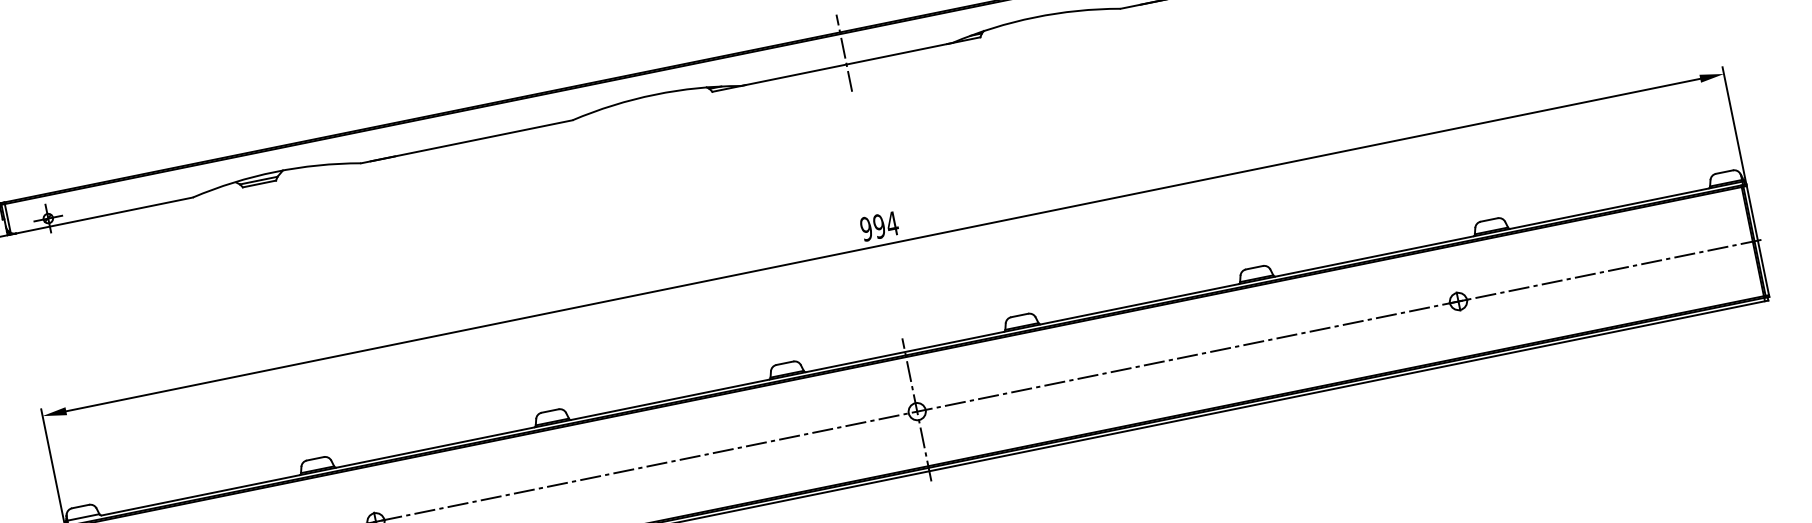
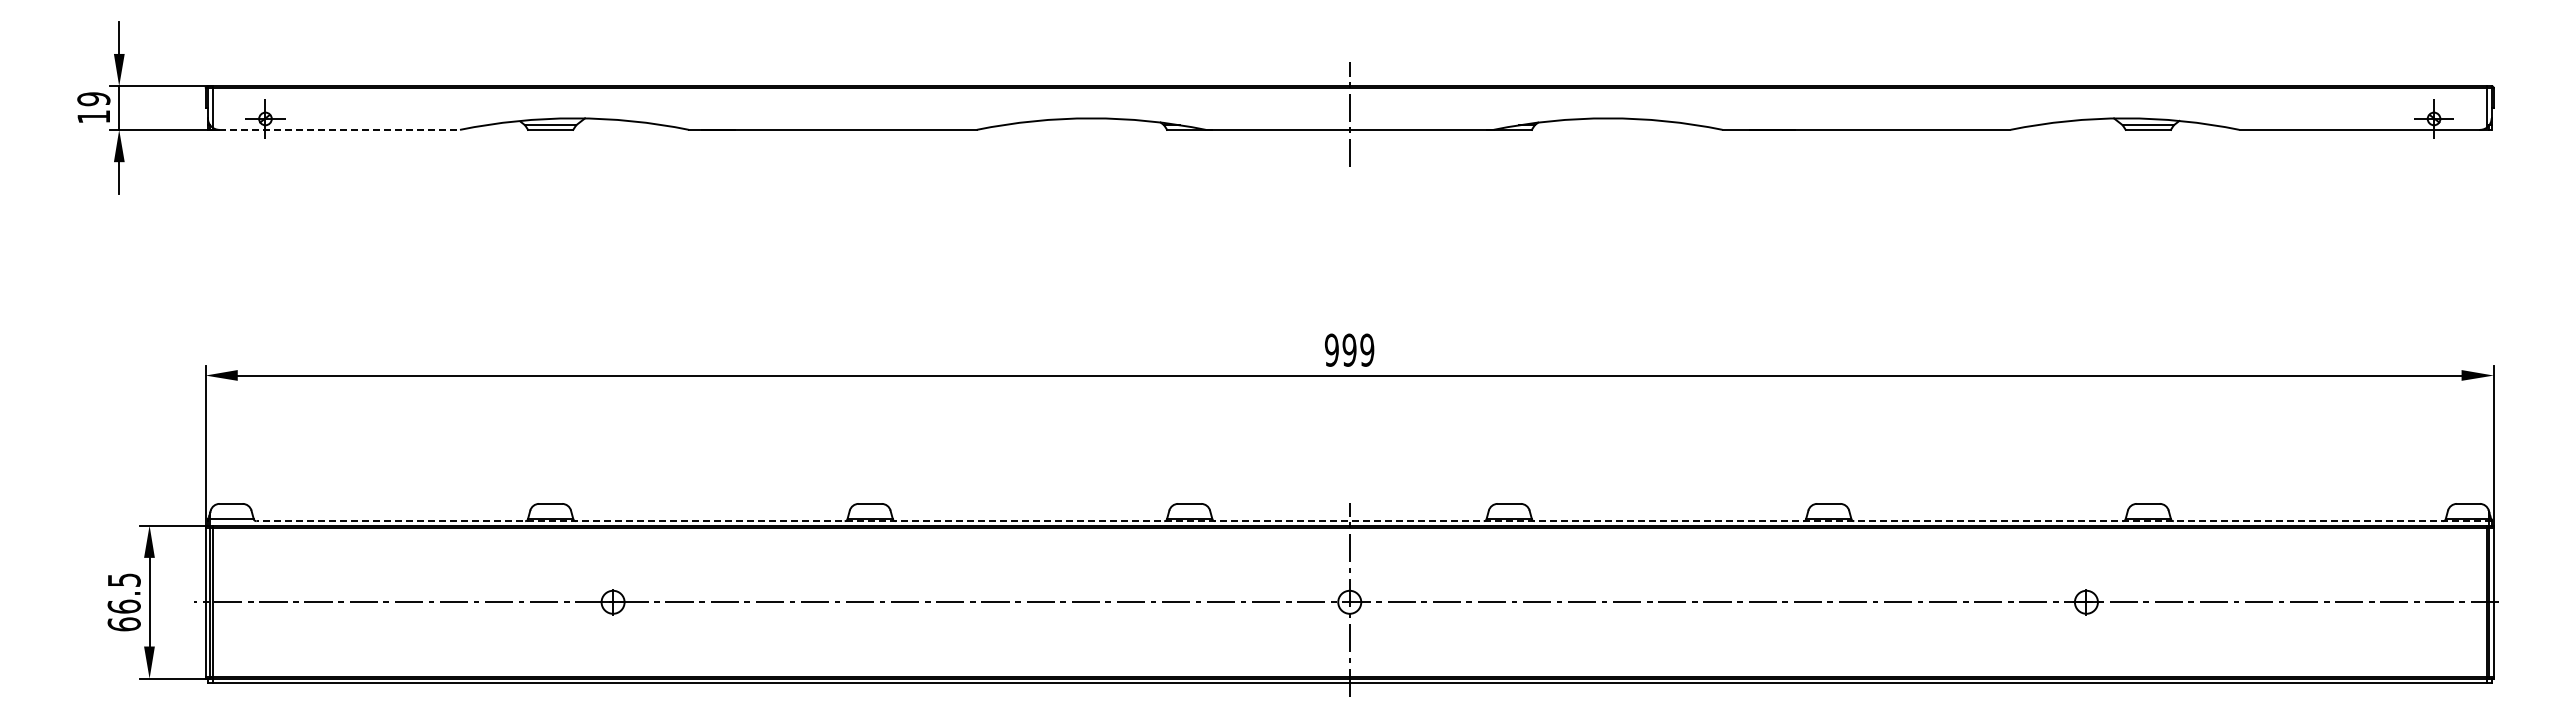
line: (105, 215) -> (340, 129), solid -> dashed
text: (891, 223) -> (1366, 349), 994 -> 999
line: (922, 348) -> (1373, 521), solid -> dashed

